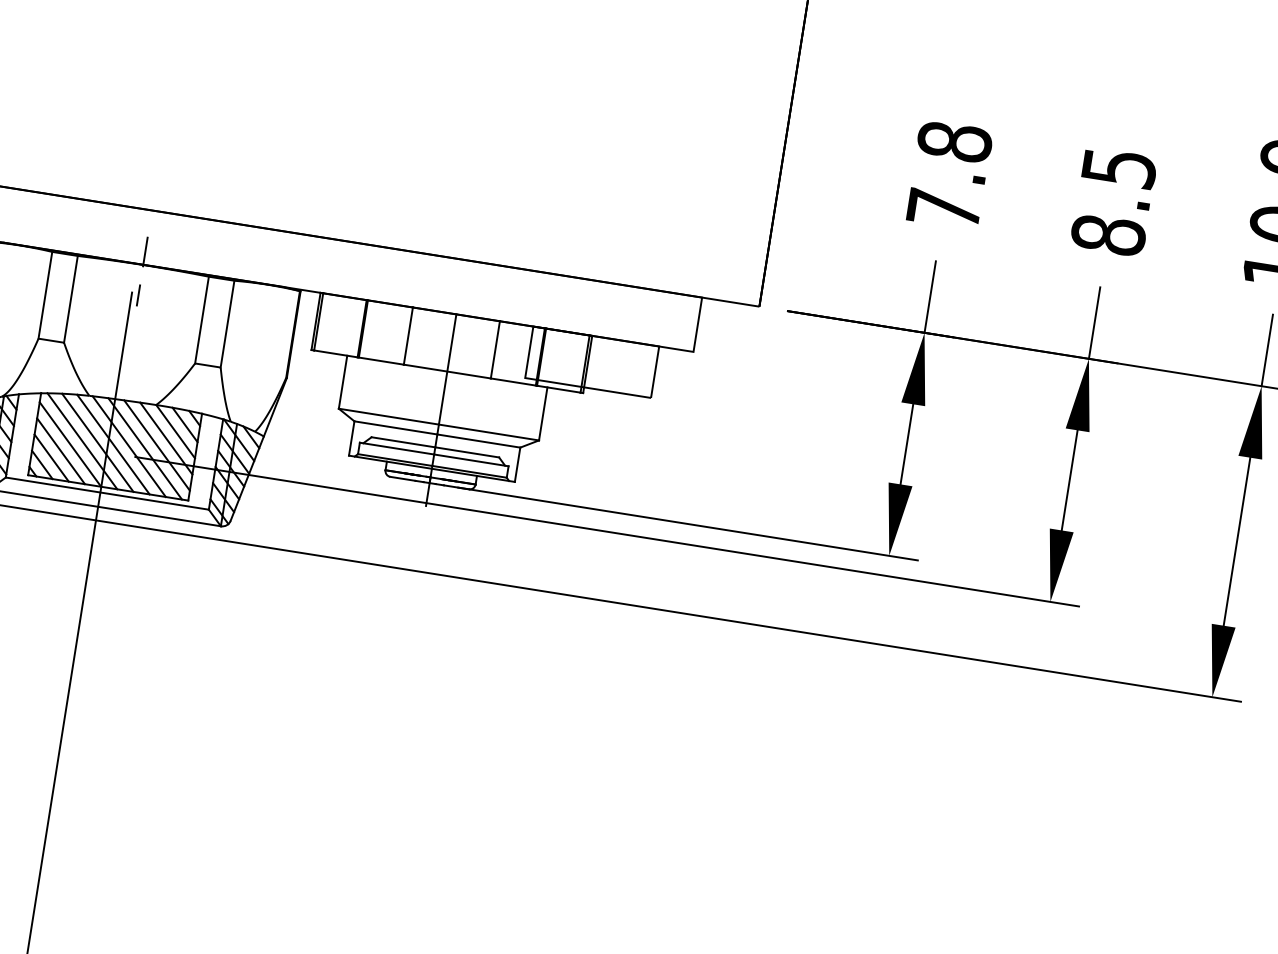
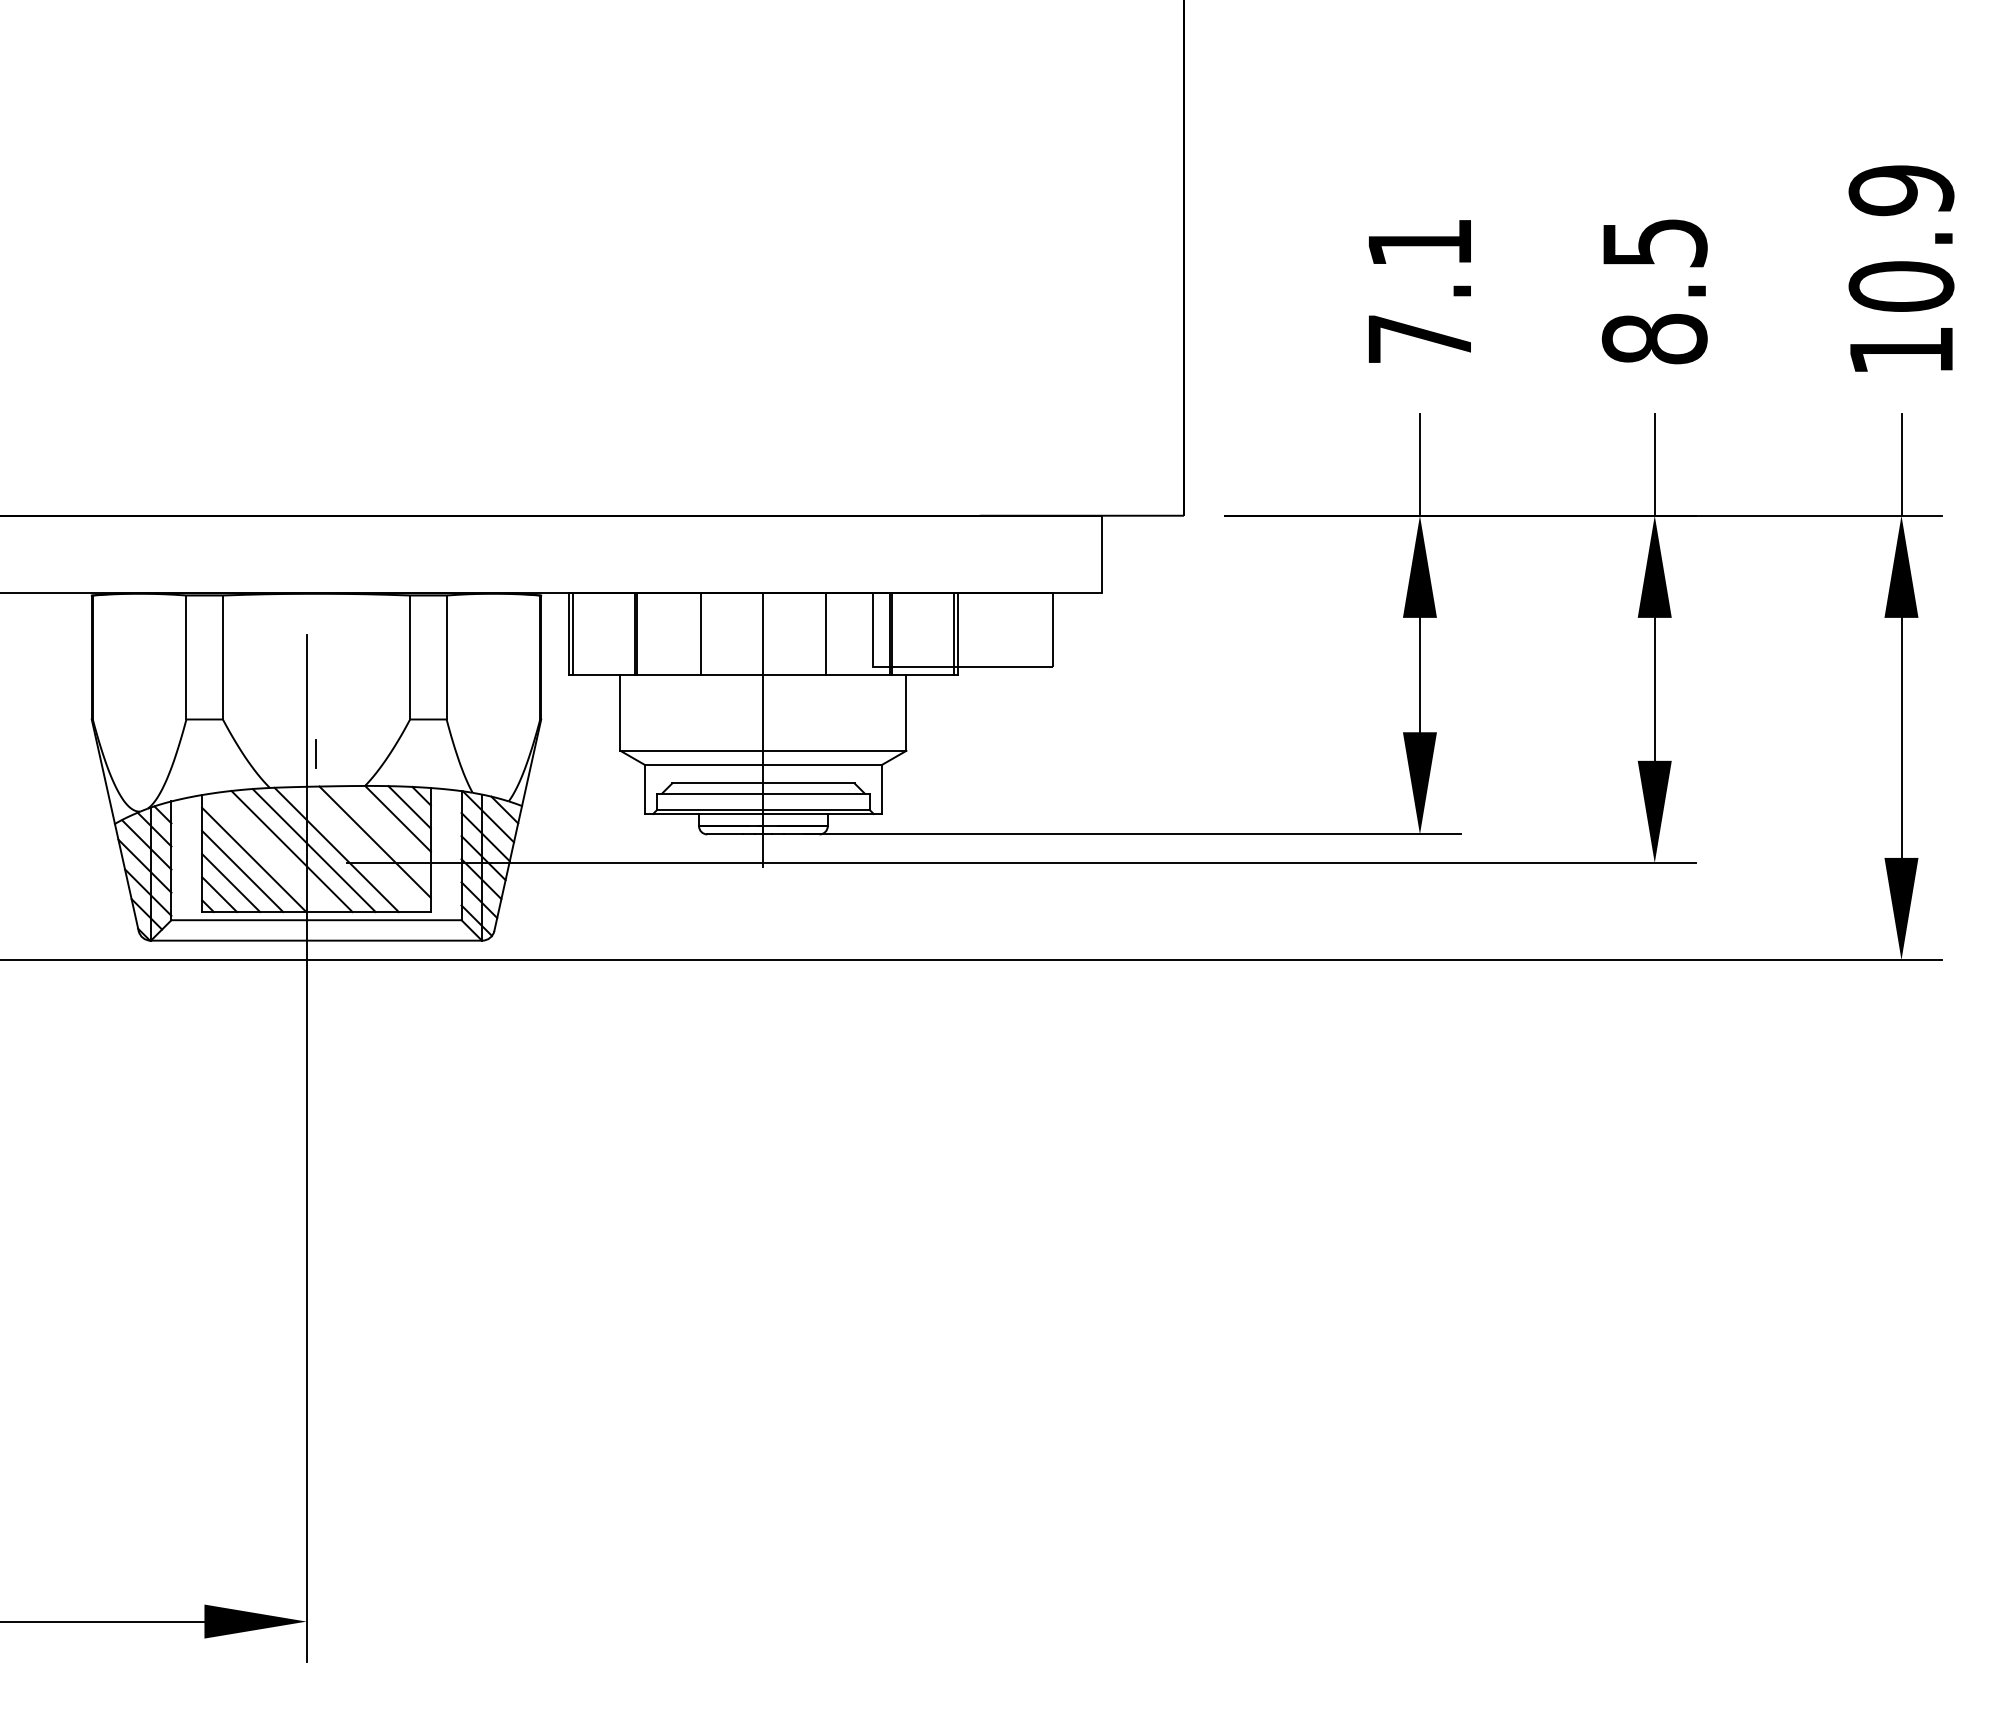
text: (954, 141) -> (1419, 242), 7.8 -> 7.1
line: (145, 251) -> (316, 574), removed
line: (138, 294) -> (315, 753), moved
line: (166, 438) -> (386, 830), removed
line: (81, 441) -> (269, 852), removed
line: (145, 448) -> (359, 849), removed

